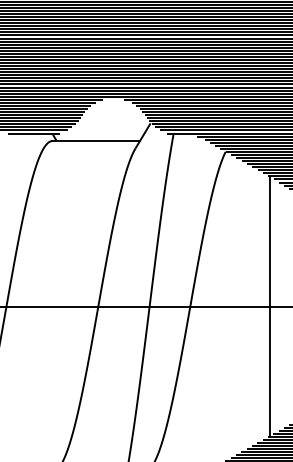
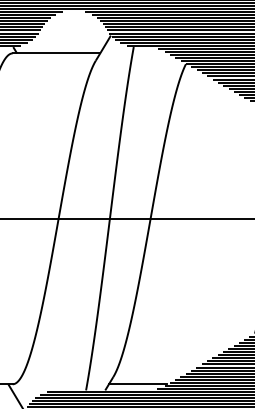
line: (270, 306) -> (230, 218), removed

